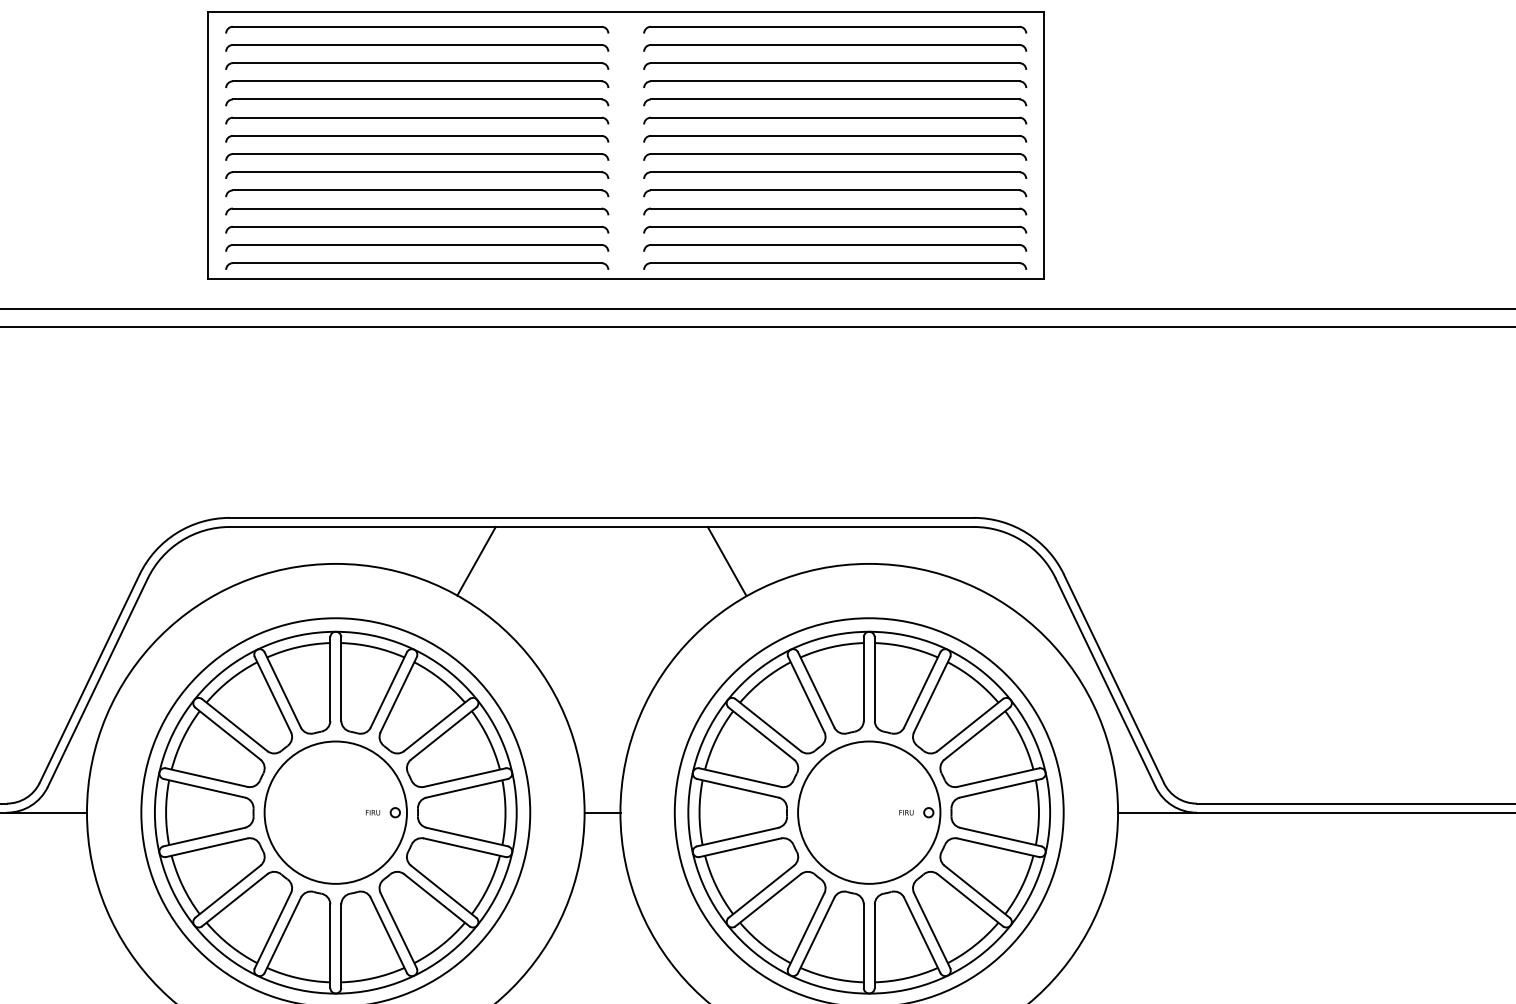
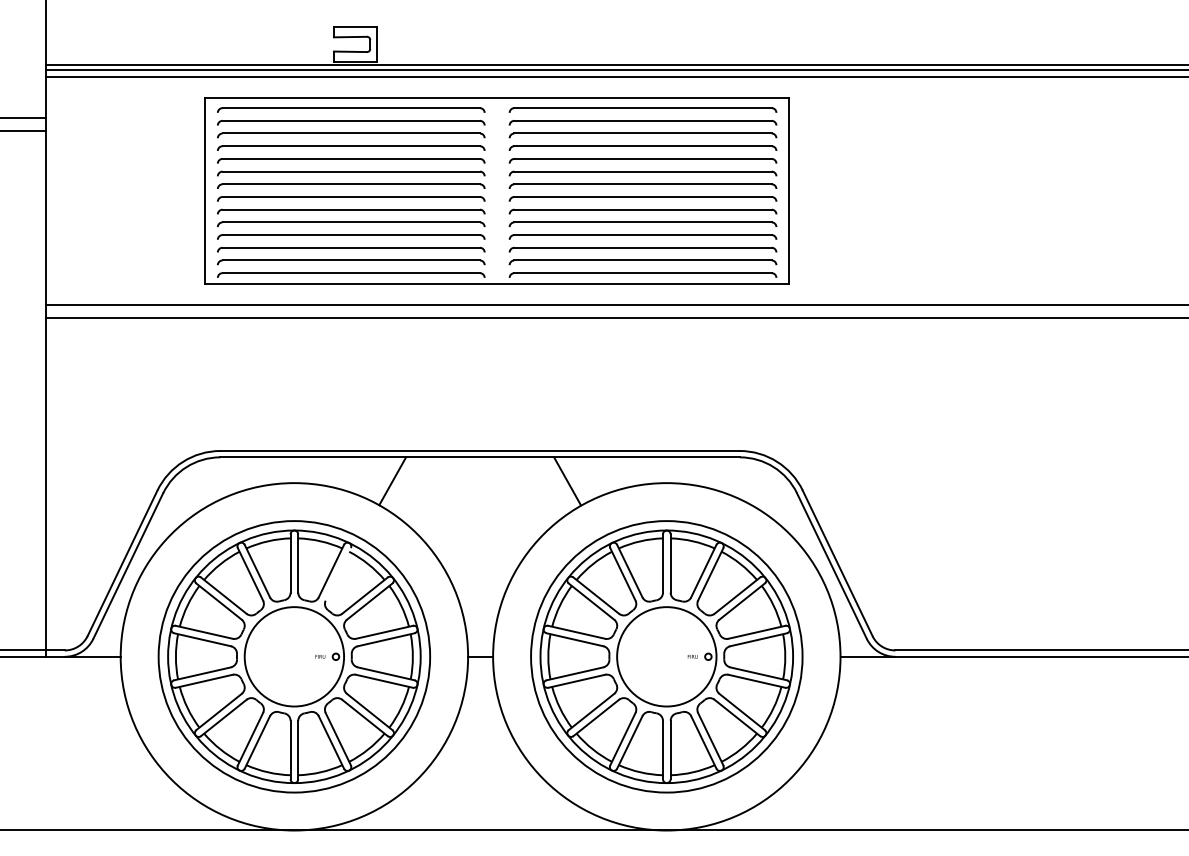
line: (398, 694) -> (338, 574), removed

